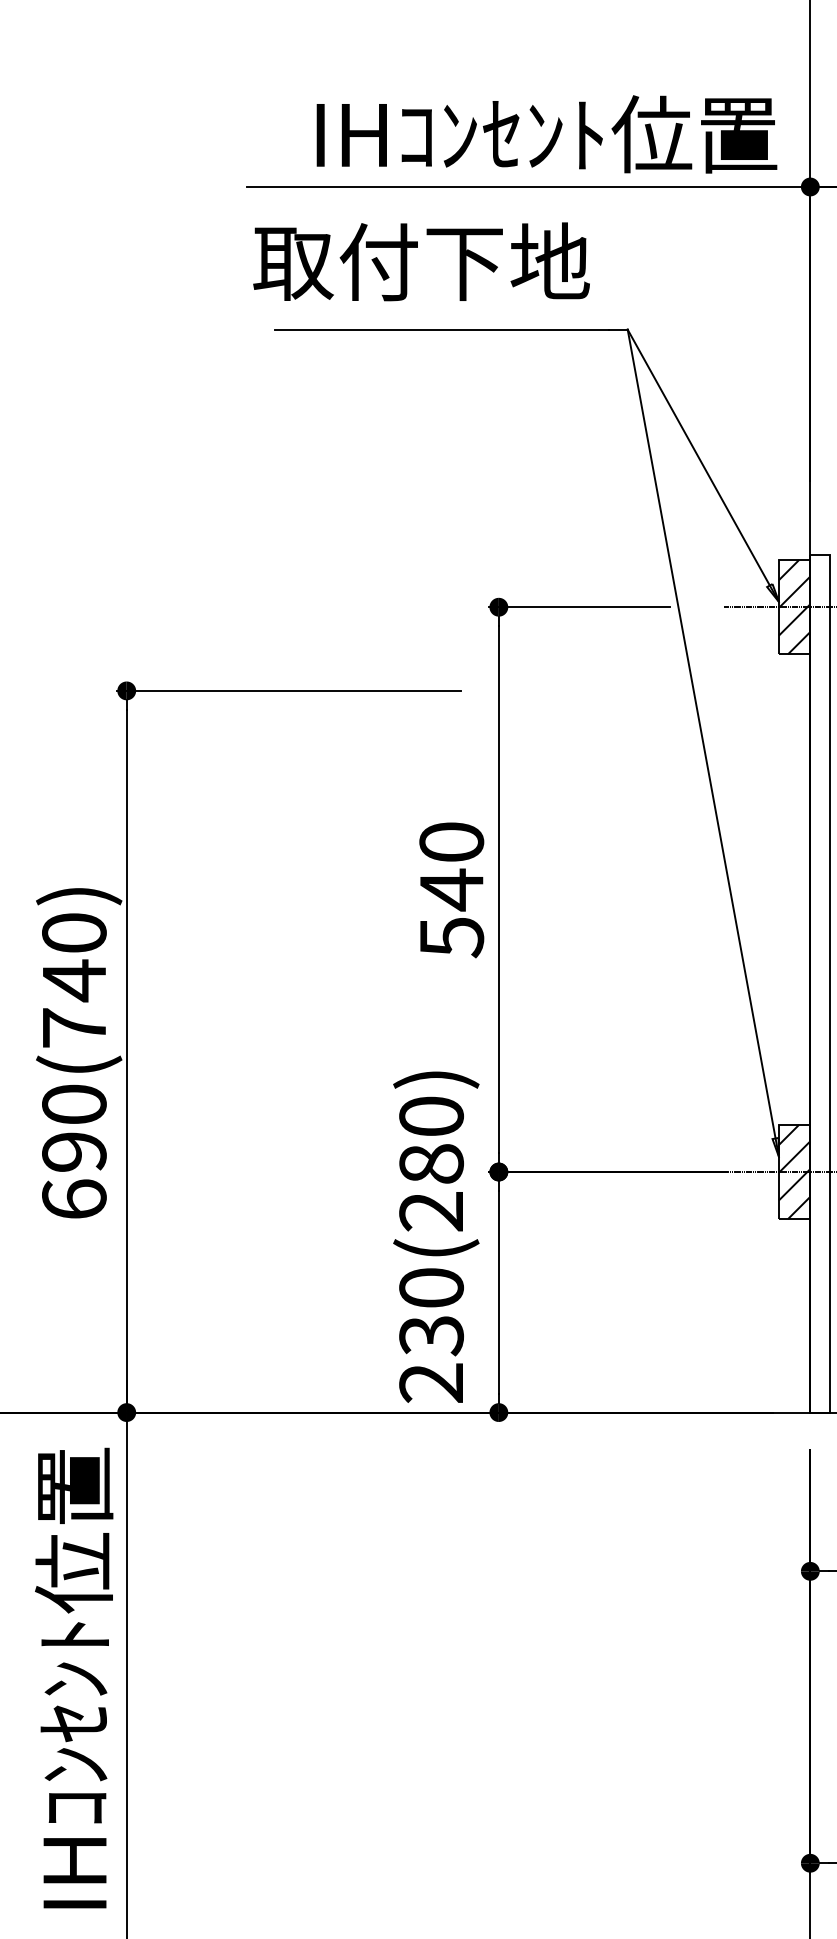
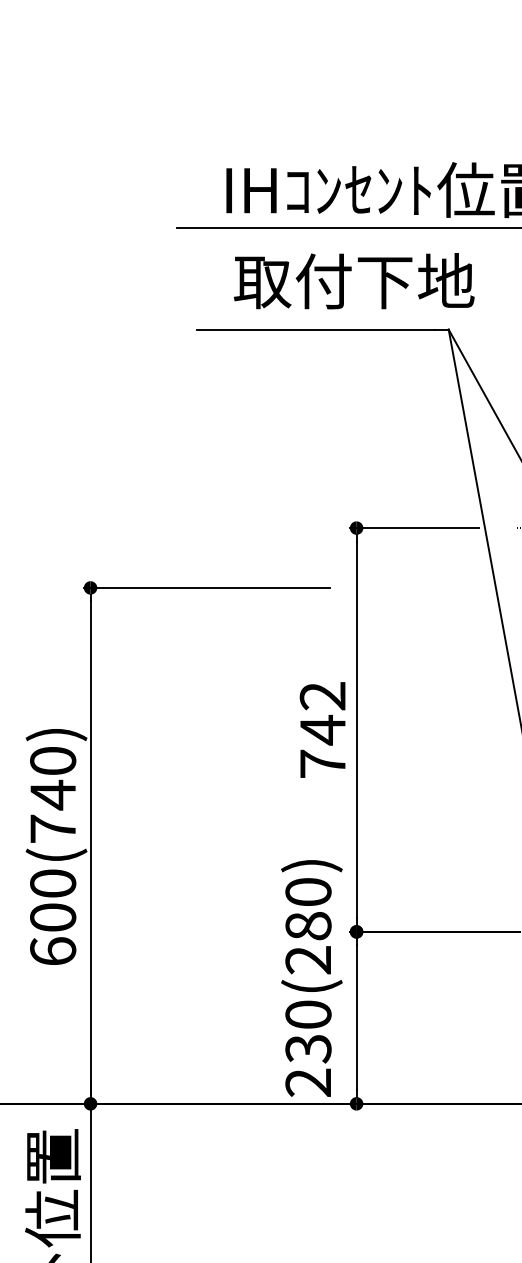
text: (421, 261) -> (354, 280), moved
text: (451, 890) -> (322, 730), 540 -> 742
text: (74, 1151) -> (53, 917), 690(740) -> 600(740)

